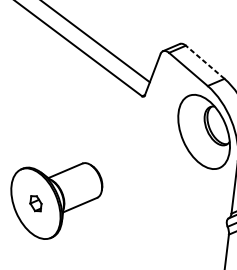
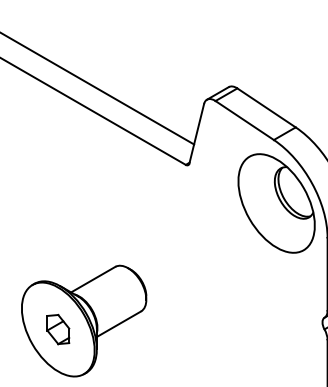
line: (205, 61) -> (266, 107), dashed -> solid
part: (36, 203) -> (58, 329), size x1.43

